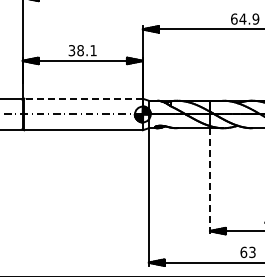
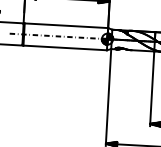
line: (83, 98) -> (66, 25), dashed -> solid
line: (210, 181) -> (152, 89), dashed -> solid

